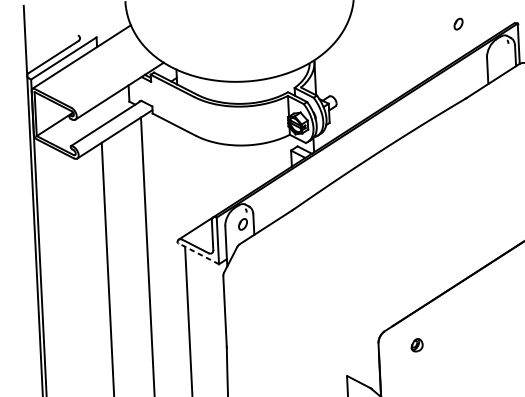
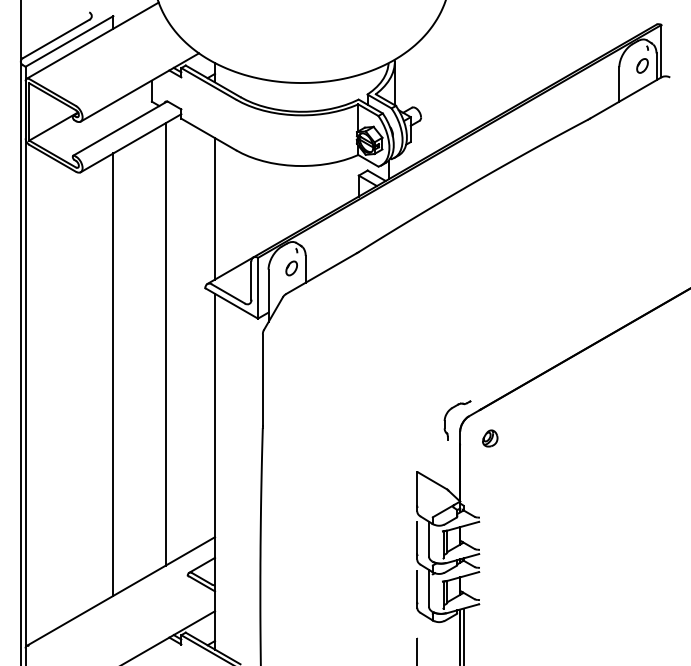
part: (458, 23) -> (642, 65), moved
line: (182, 181) -> (215, 208), added
line: (198, 253) -> (231, 303), dashed -> solid
part: (367, 333) -> (446, 417), added
part: (417, 345) -> (490, 438), moved

